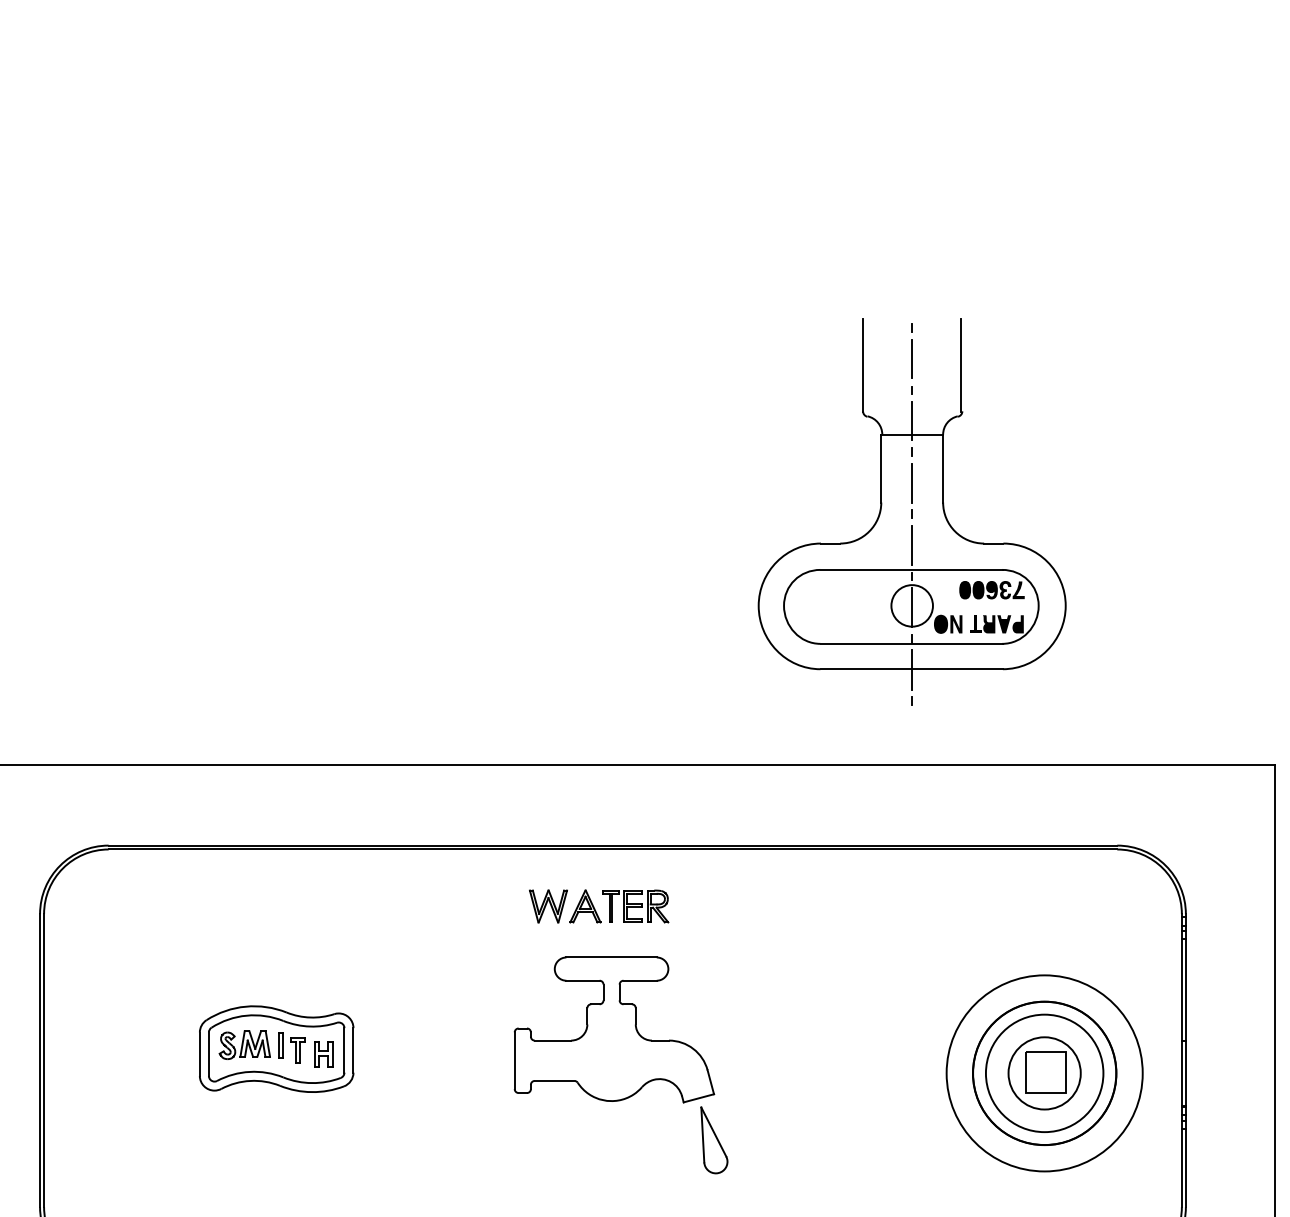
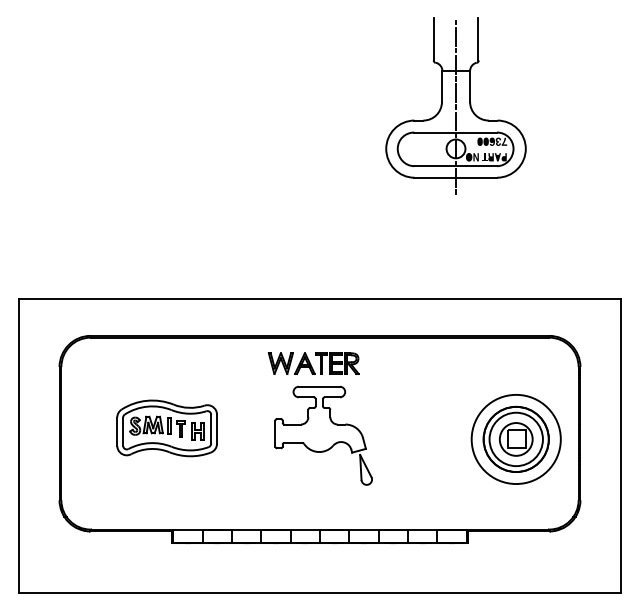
part: (911, 510) -> (455, 105), moved
part: (598, 906) -> (313, 363), size x1.43
part: (275, 1049) -> (166, 428), size x1.43

